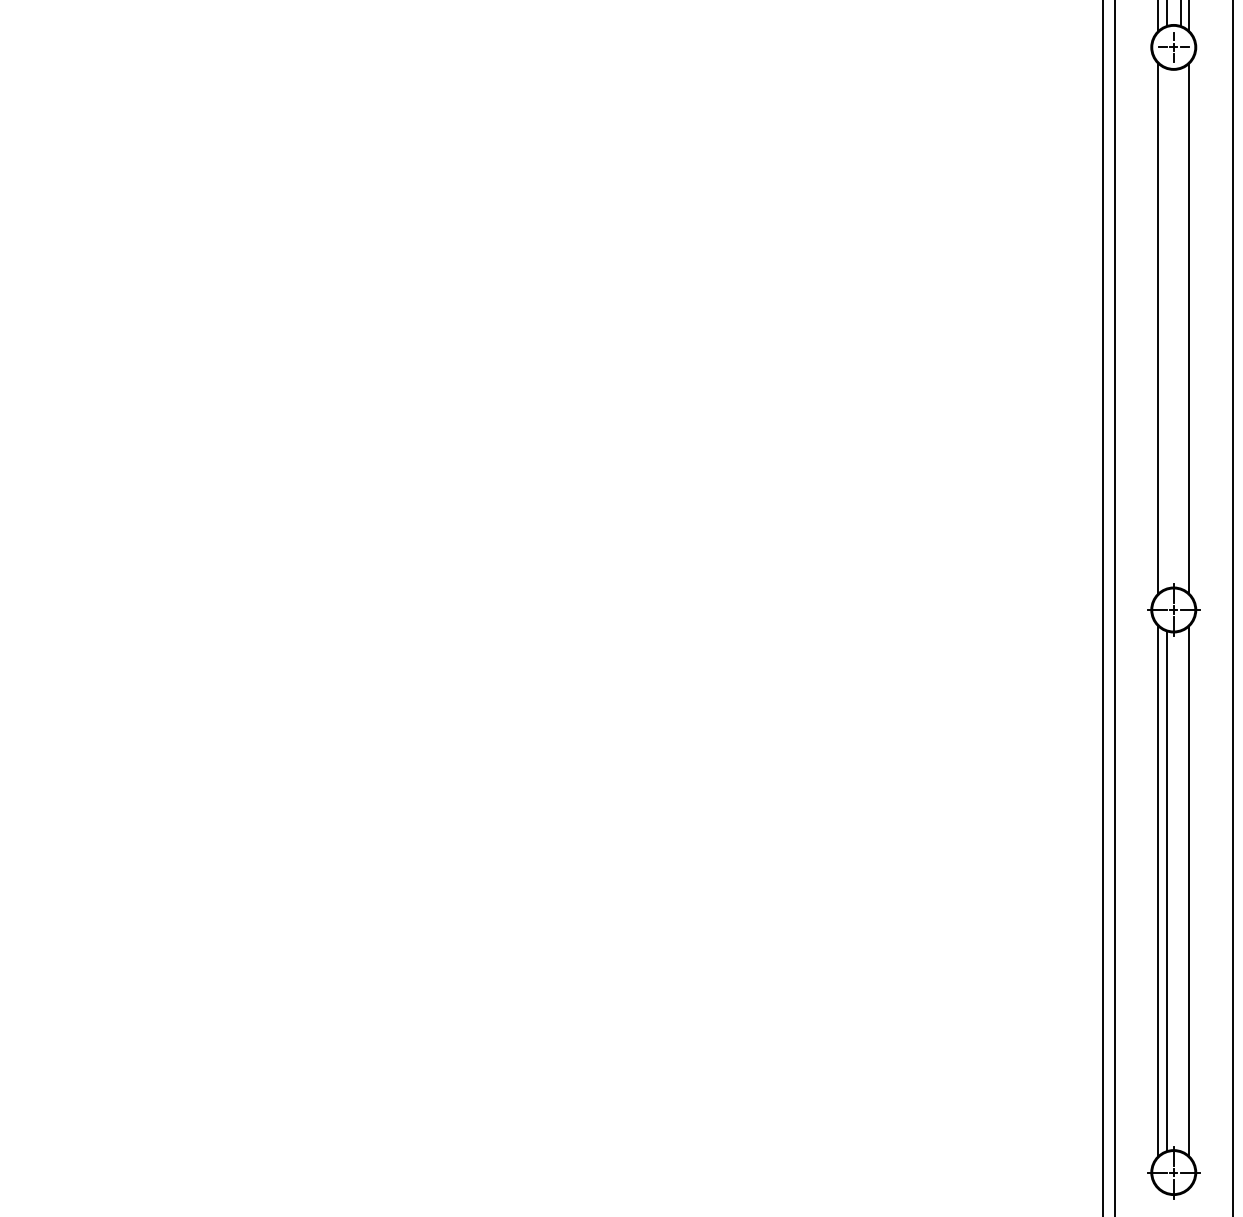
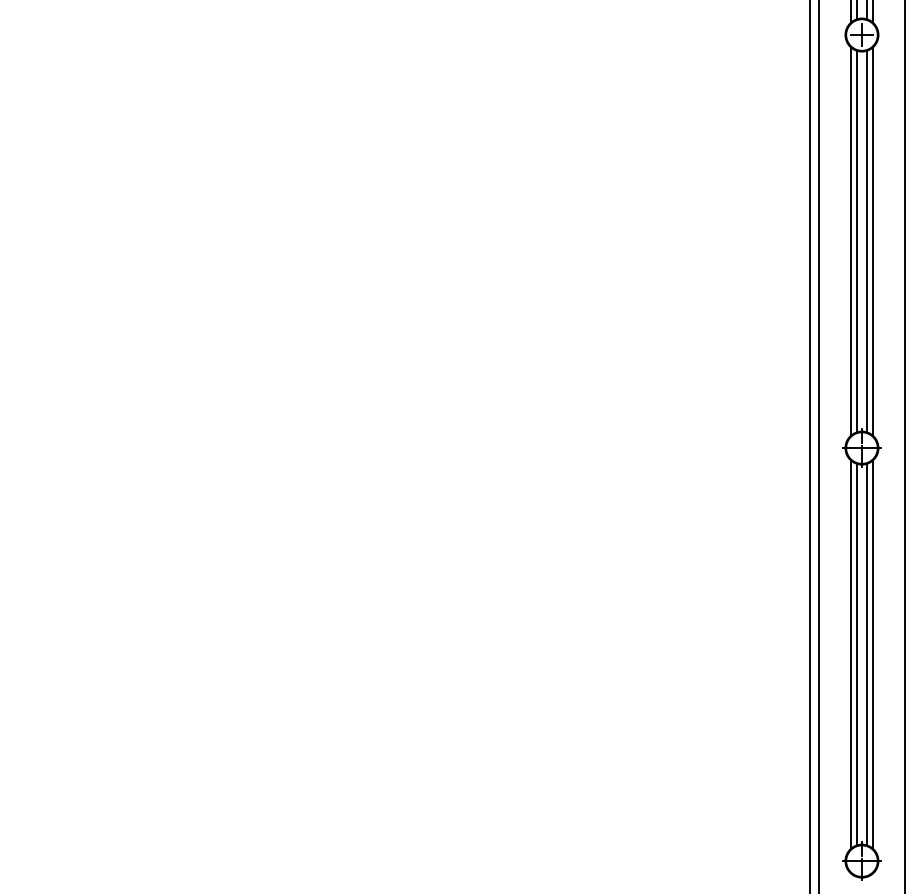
line: (1166, 328) -> (856, 241), added
line: (1180, 328) -> (866, 241), added
line: (1180, 891) -> (866, 654), added

